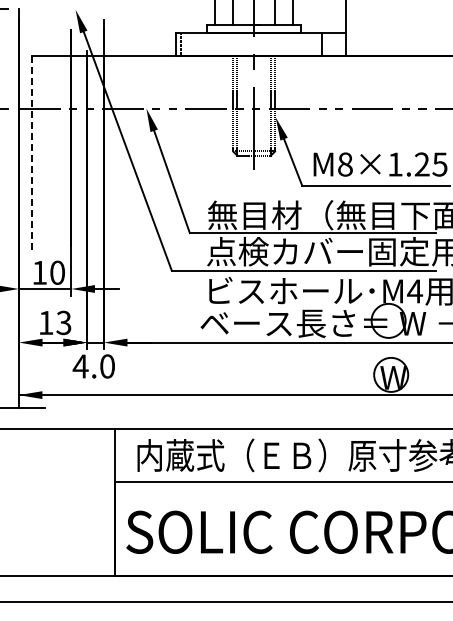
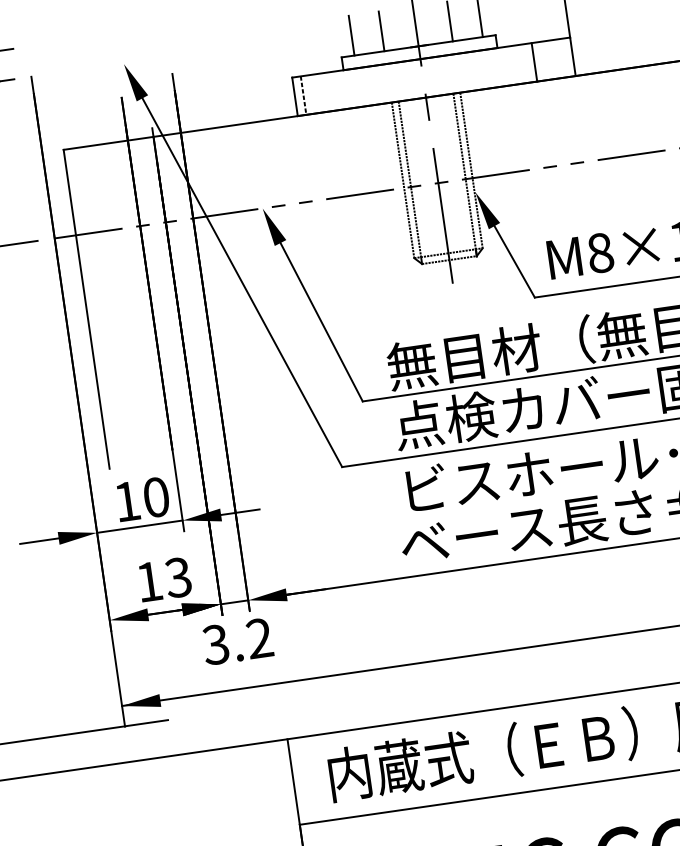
line: (32, 153) -> (87, 308), dashed -> solid
text: (93, 366) -> (236, 641), 4.0 -> 3.2

